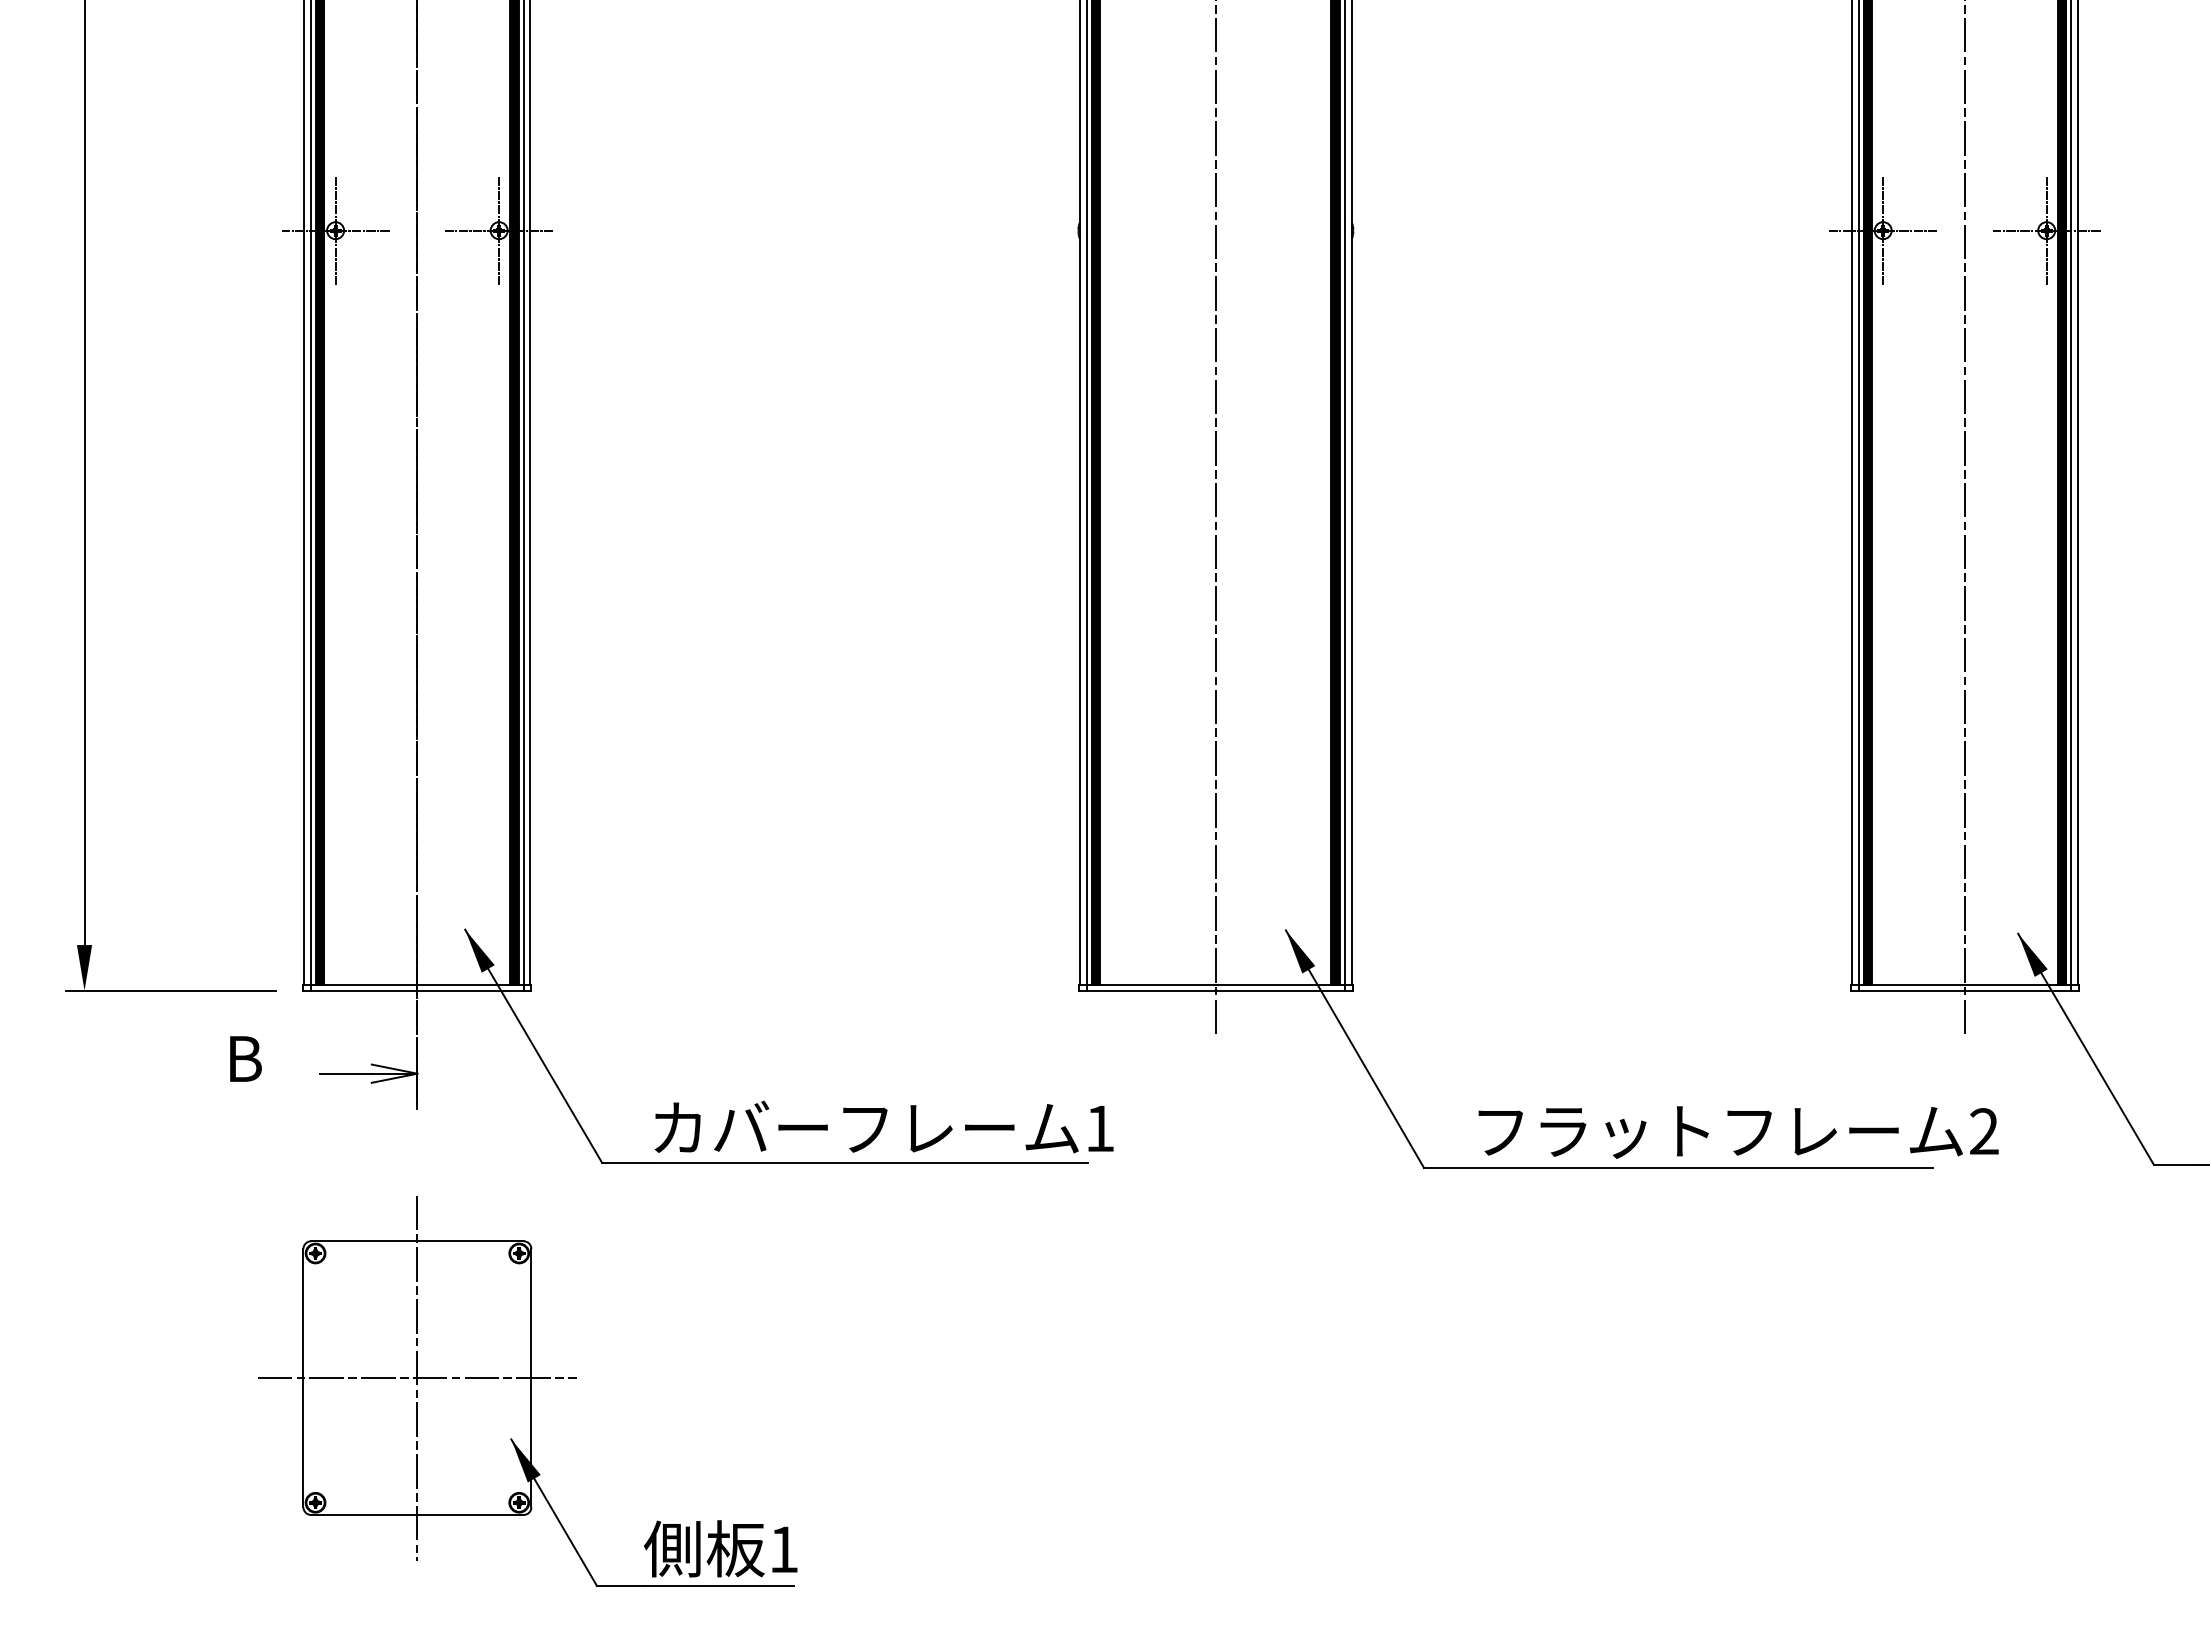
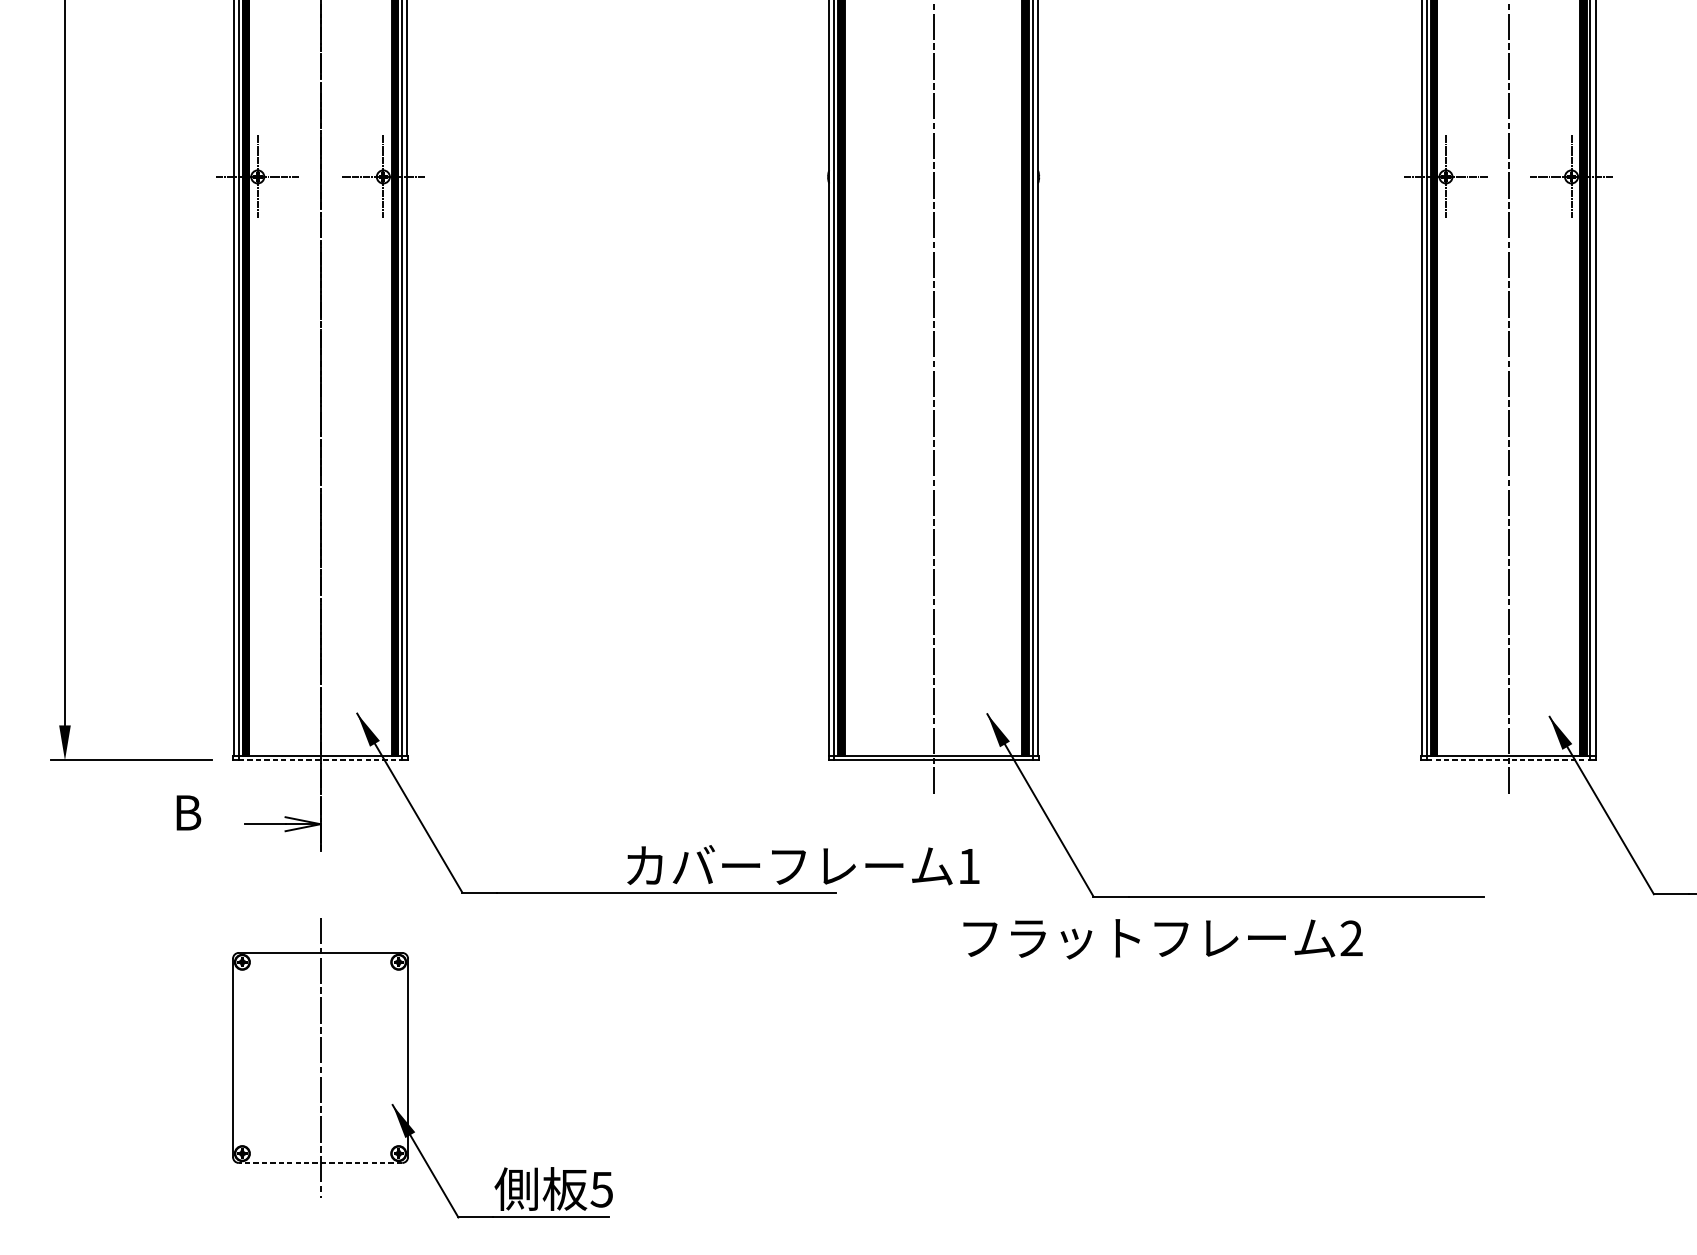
line: (417, 990) -> (320, 760), solid -> dashed
line: (1965, 990) -> (1509, 760), solid -> dashed
text: (883, 1126) -> (802, 864), moved
text: (1738, 1132) -> (1162, 939), moved
line: (417, 1378) -> (320, 1058), removed
line: (416, 1514) -> (319, 1162), solid -> dashed
text: (783, 1549) -> (601, 1189), 1 -> 5

